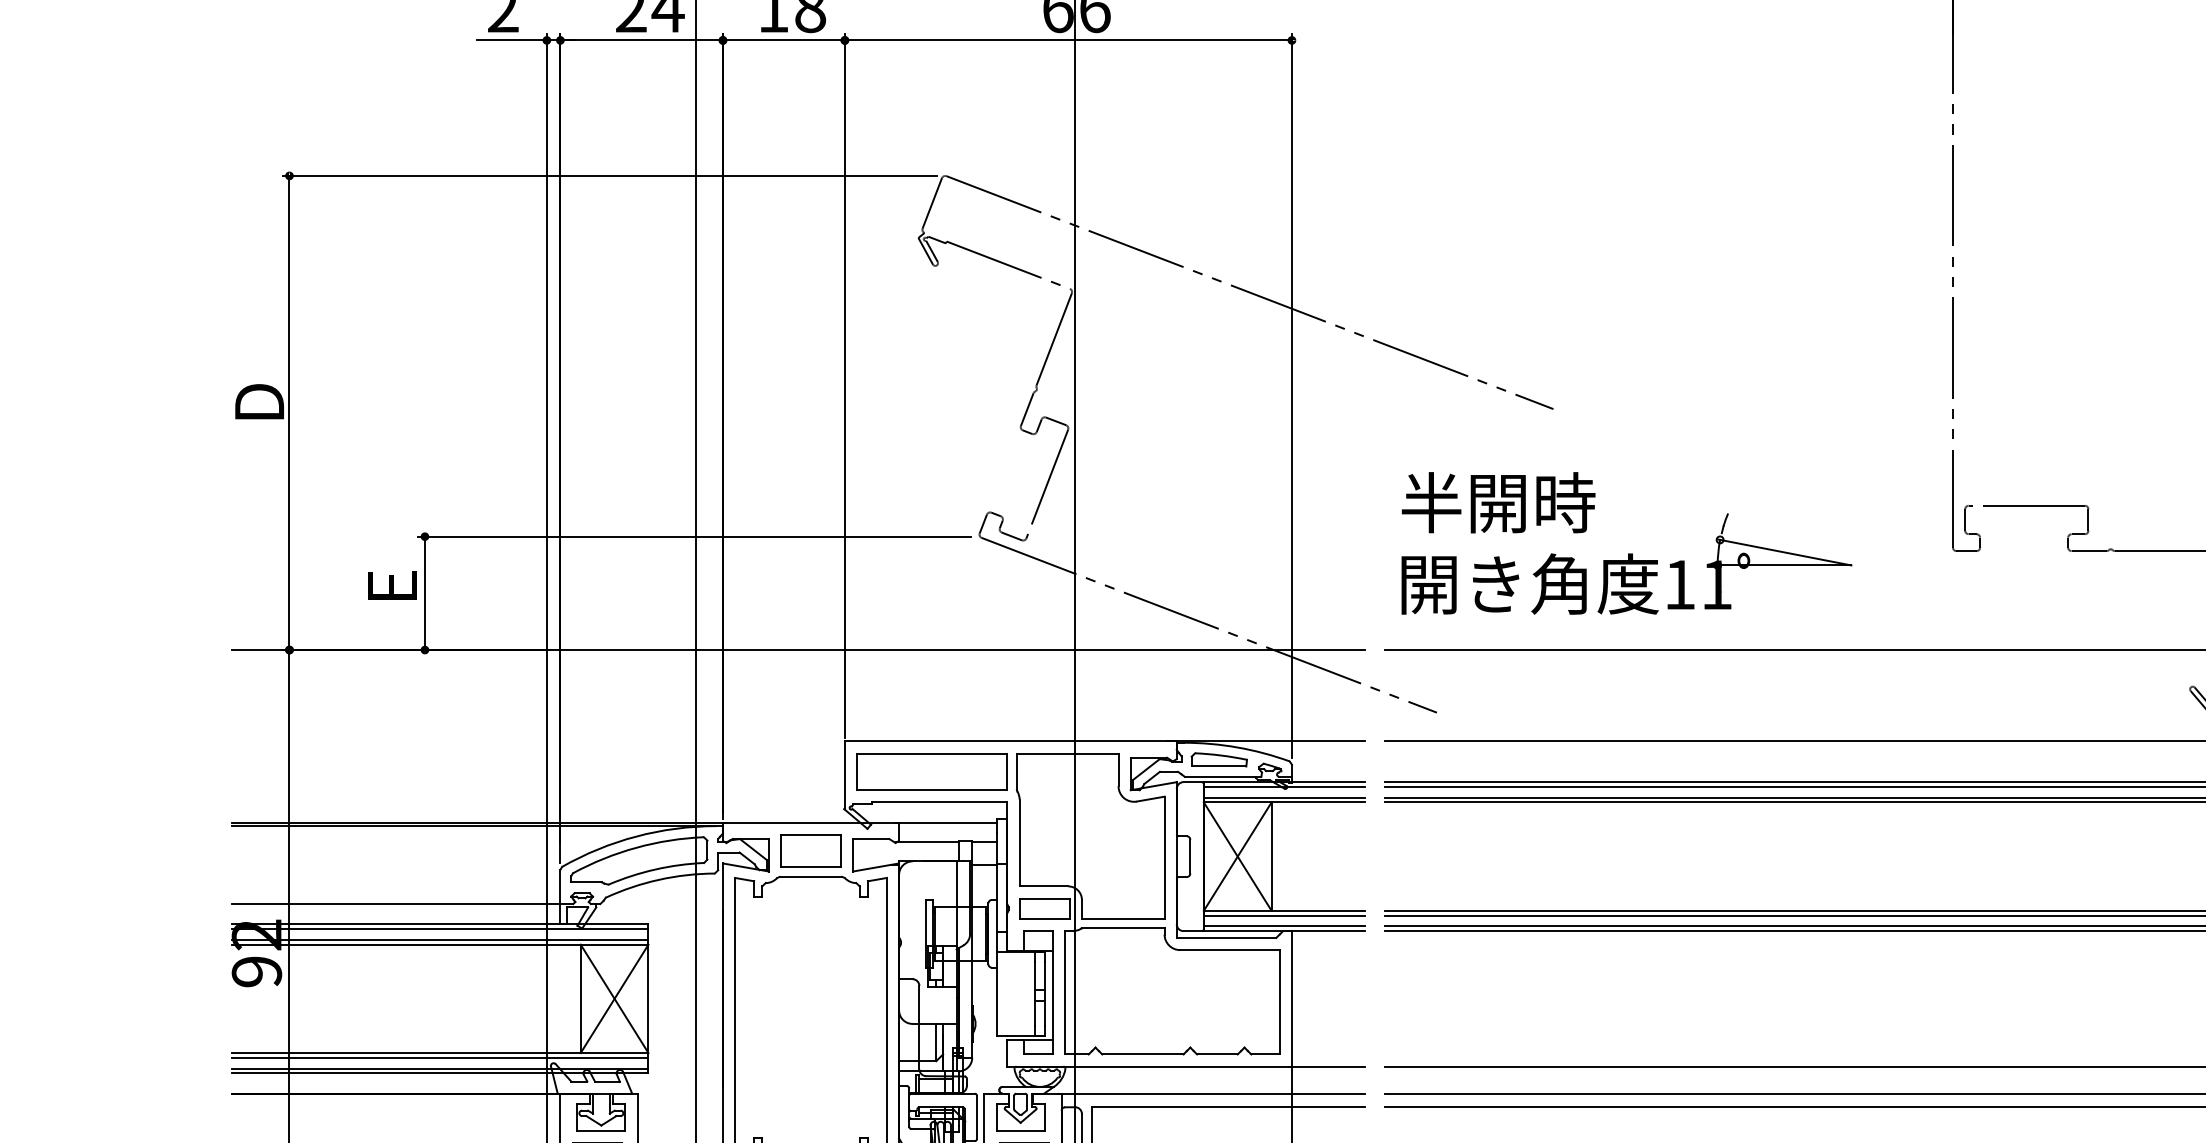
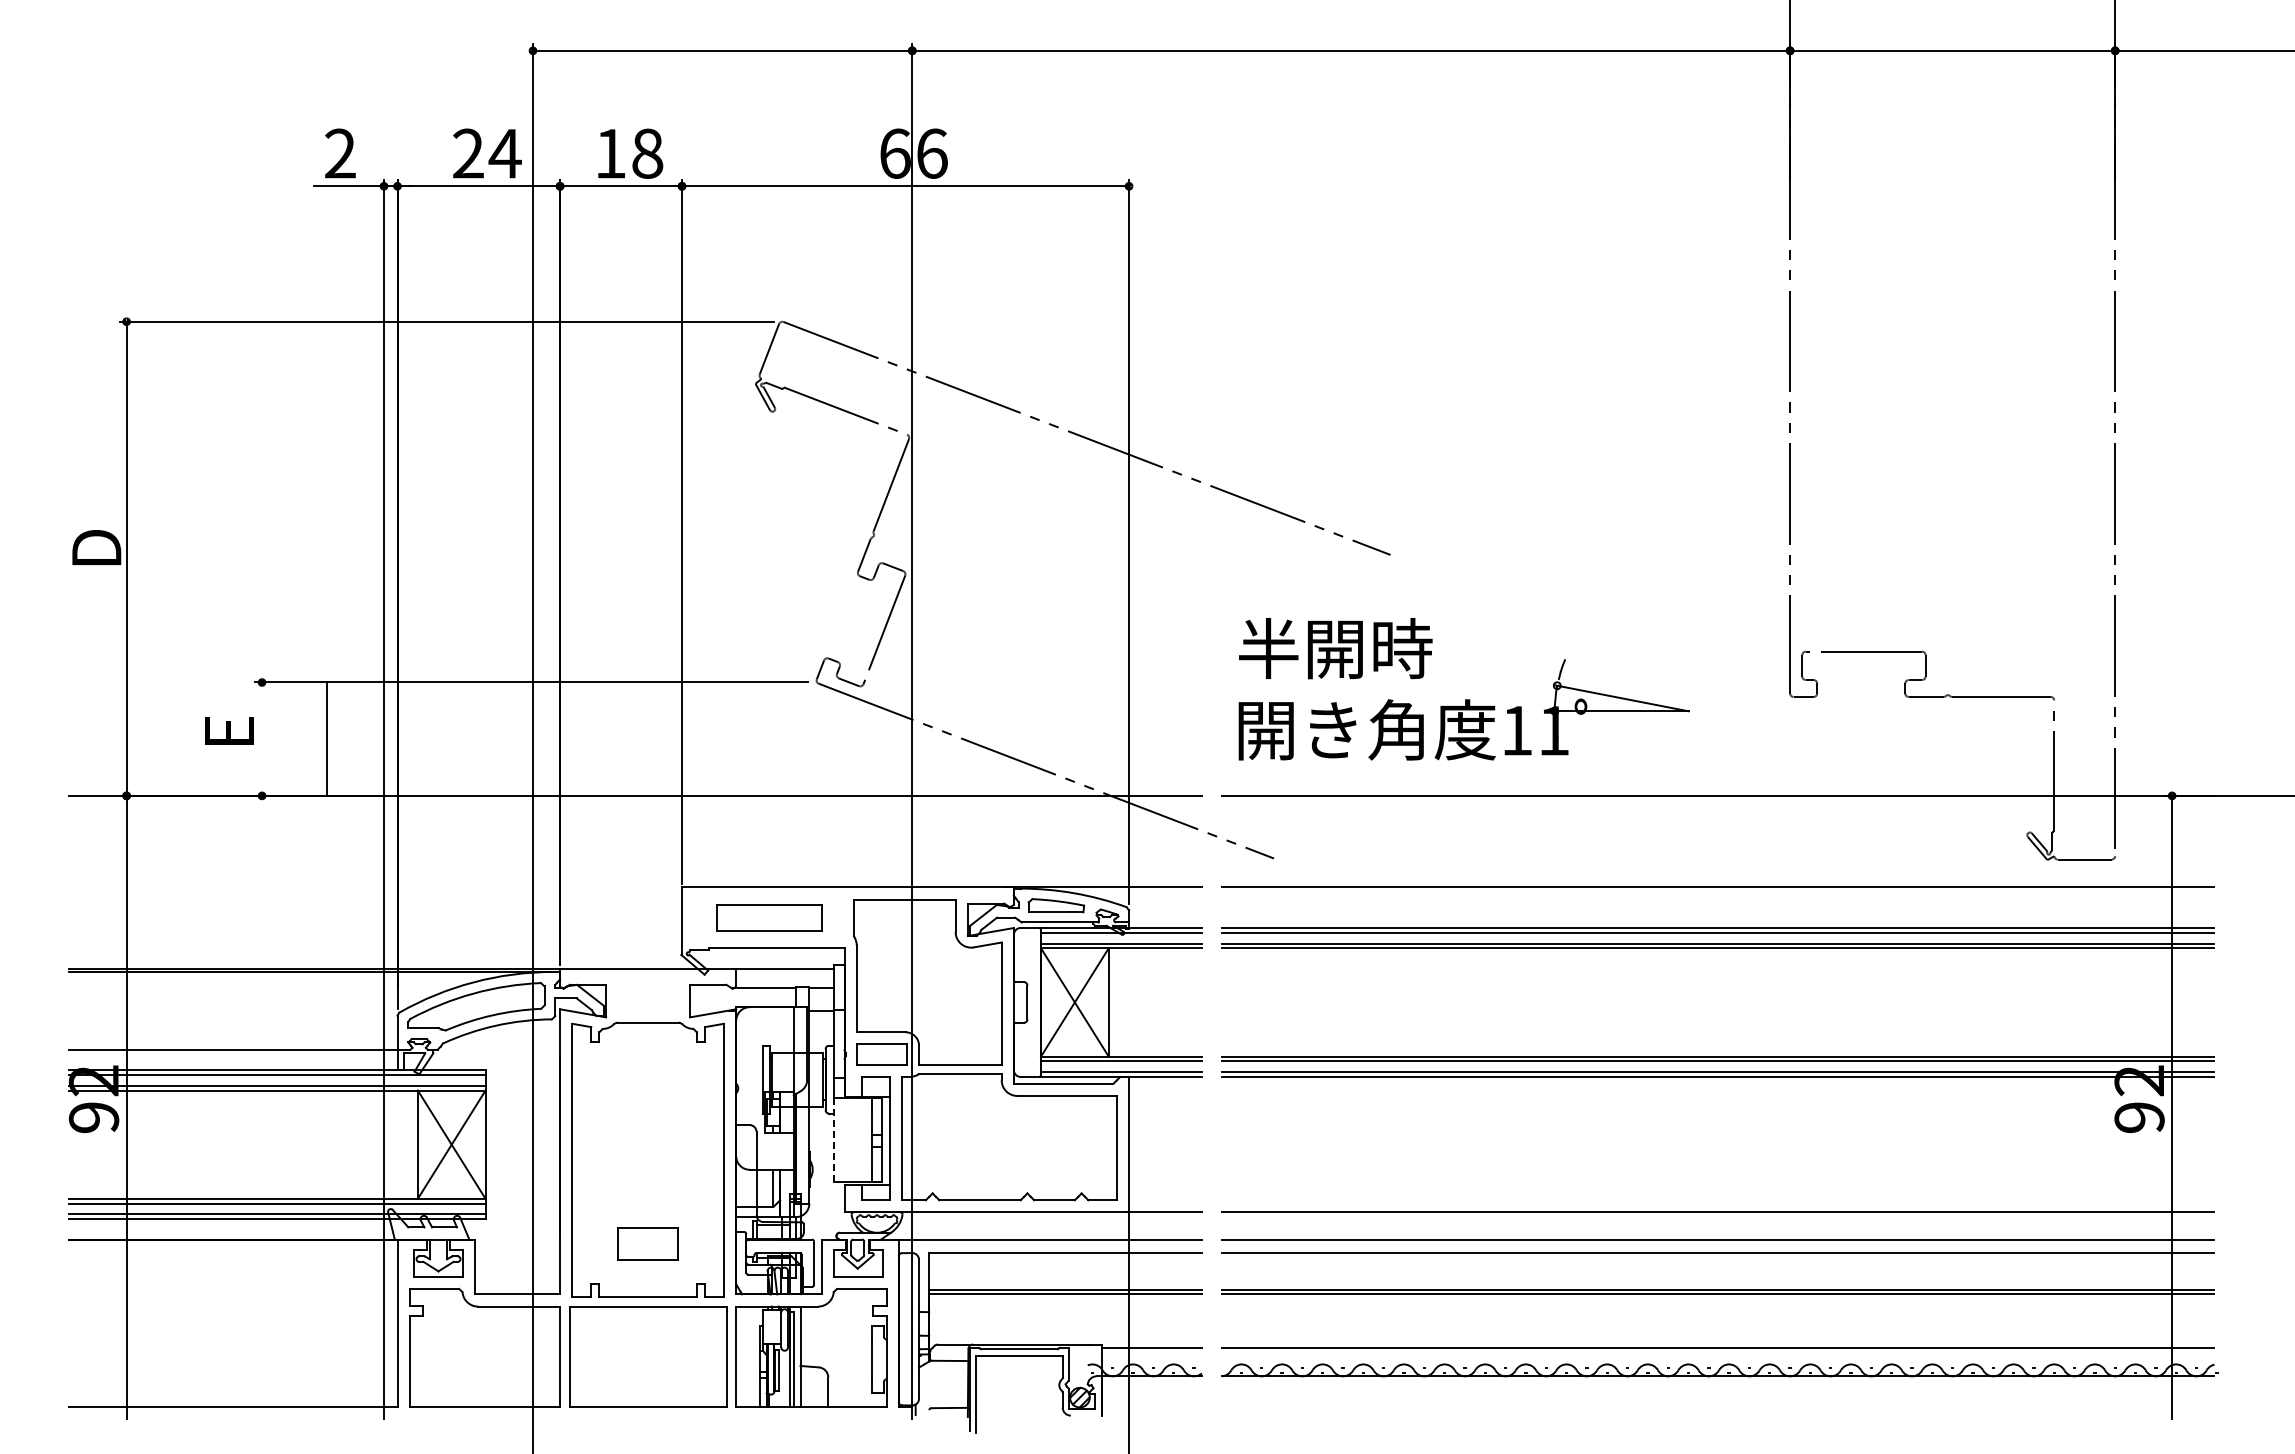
line: (425, 592) -> (327, 738), moved
part: (932, 771) -> (769, 917), size x0.7
part: (810, 850) -> (647, 1243), moved
line: (997, 993) -> (834, 1139), solid -> dashed

